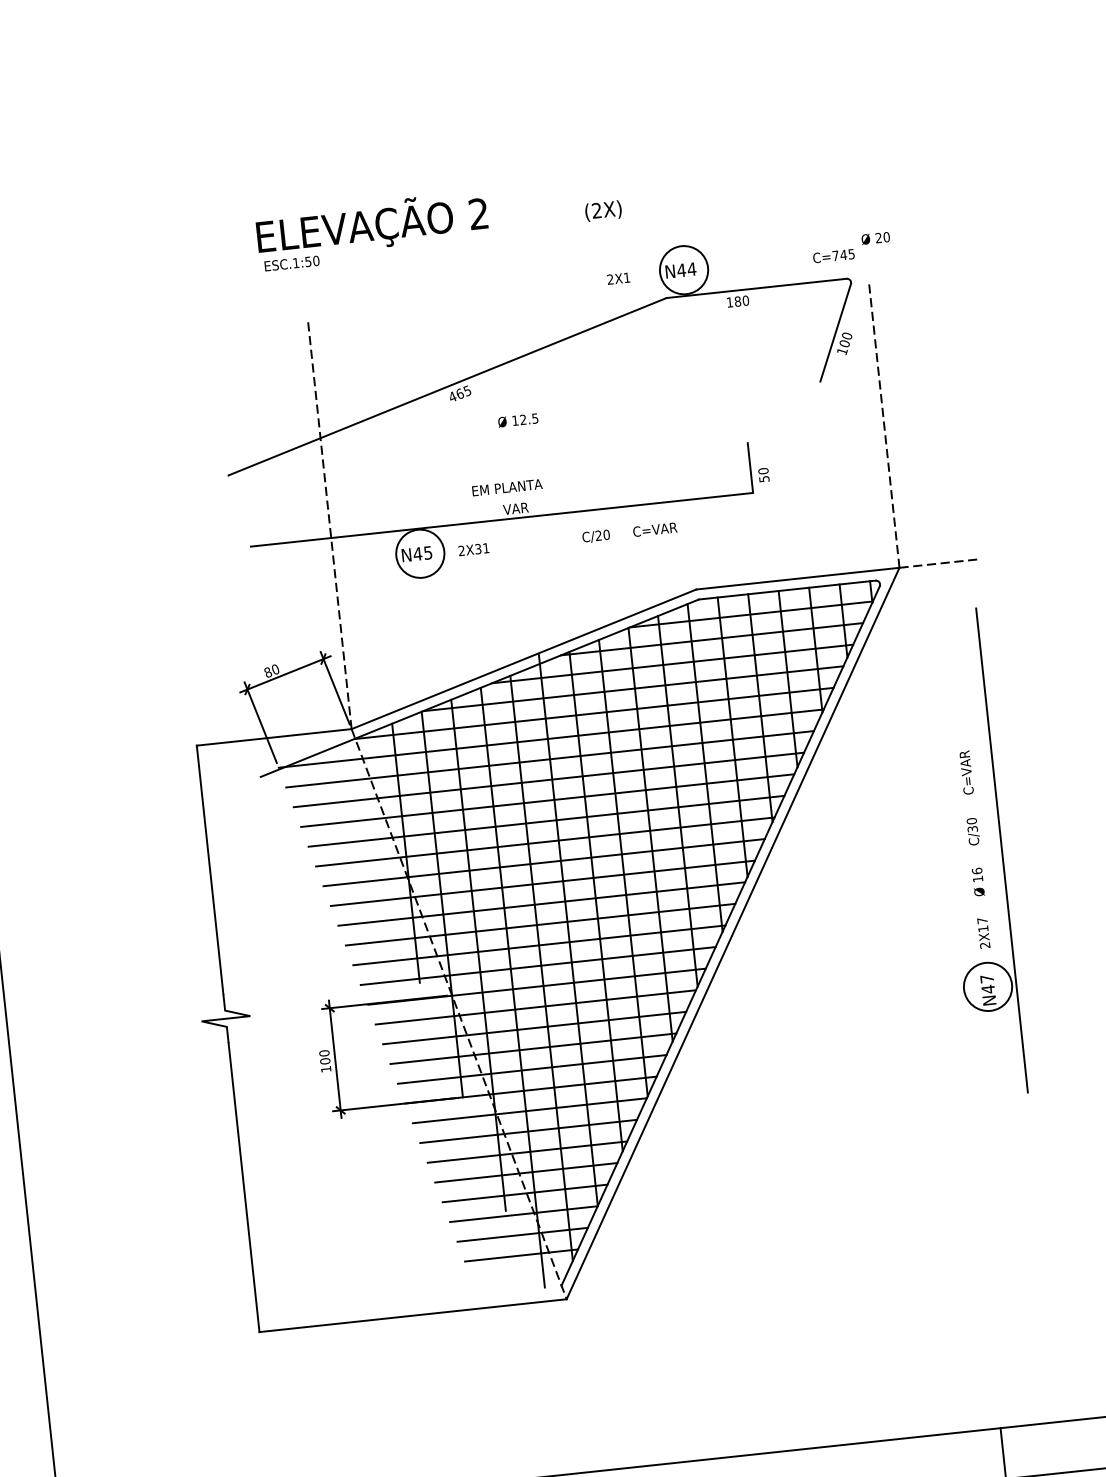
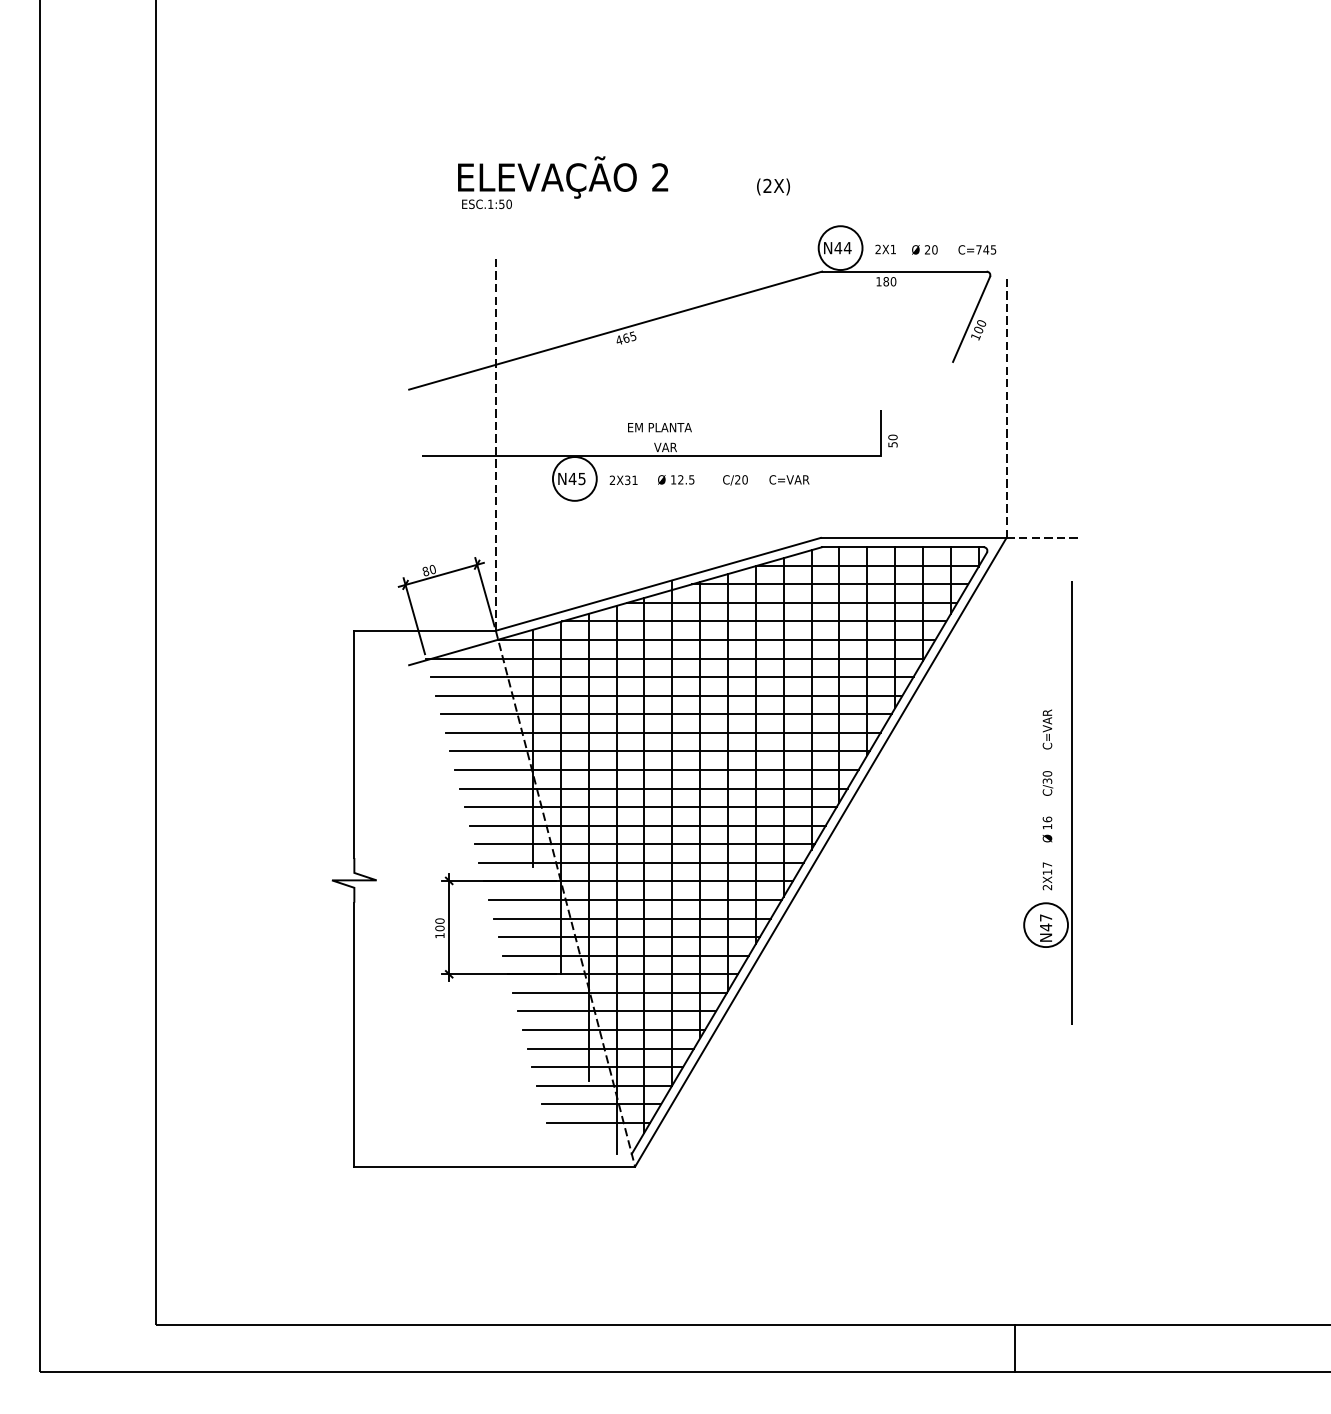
text: (875, 237) -> (924, 249), moved
text: (618, 278) -> (885, 249), moved
text: (518, 419) -> (676, 479), moved

